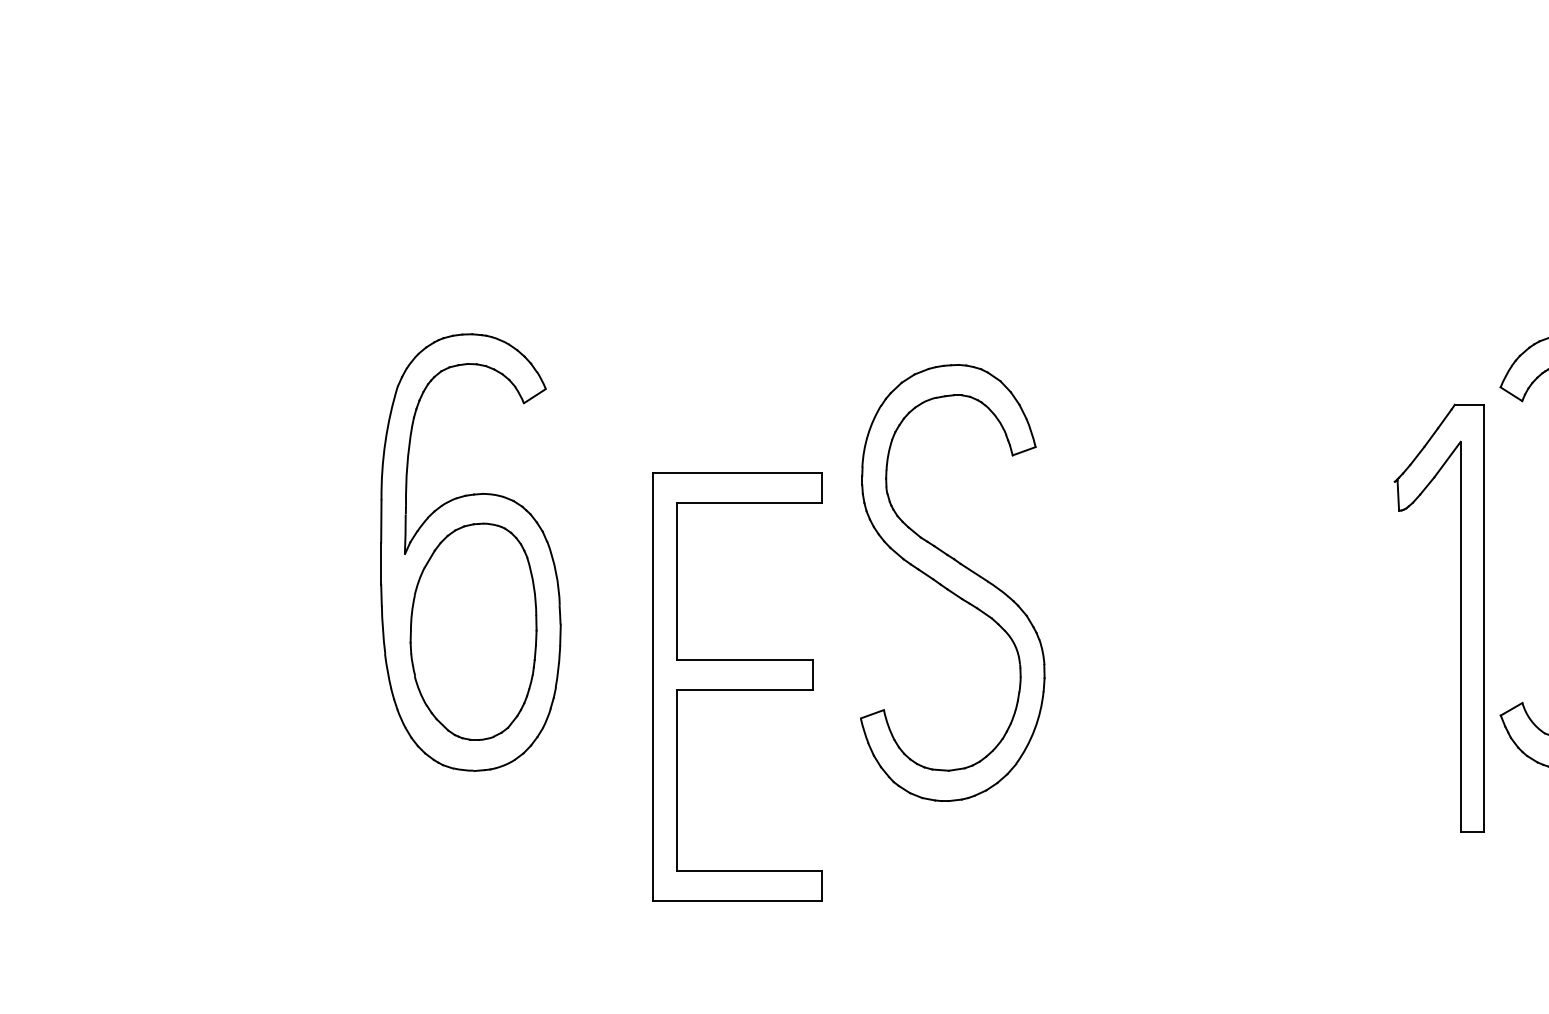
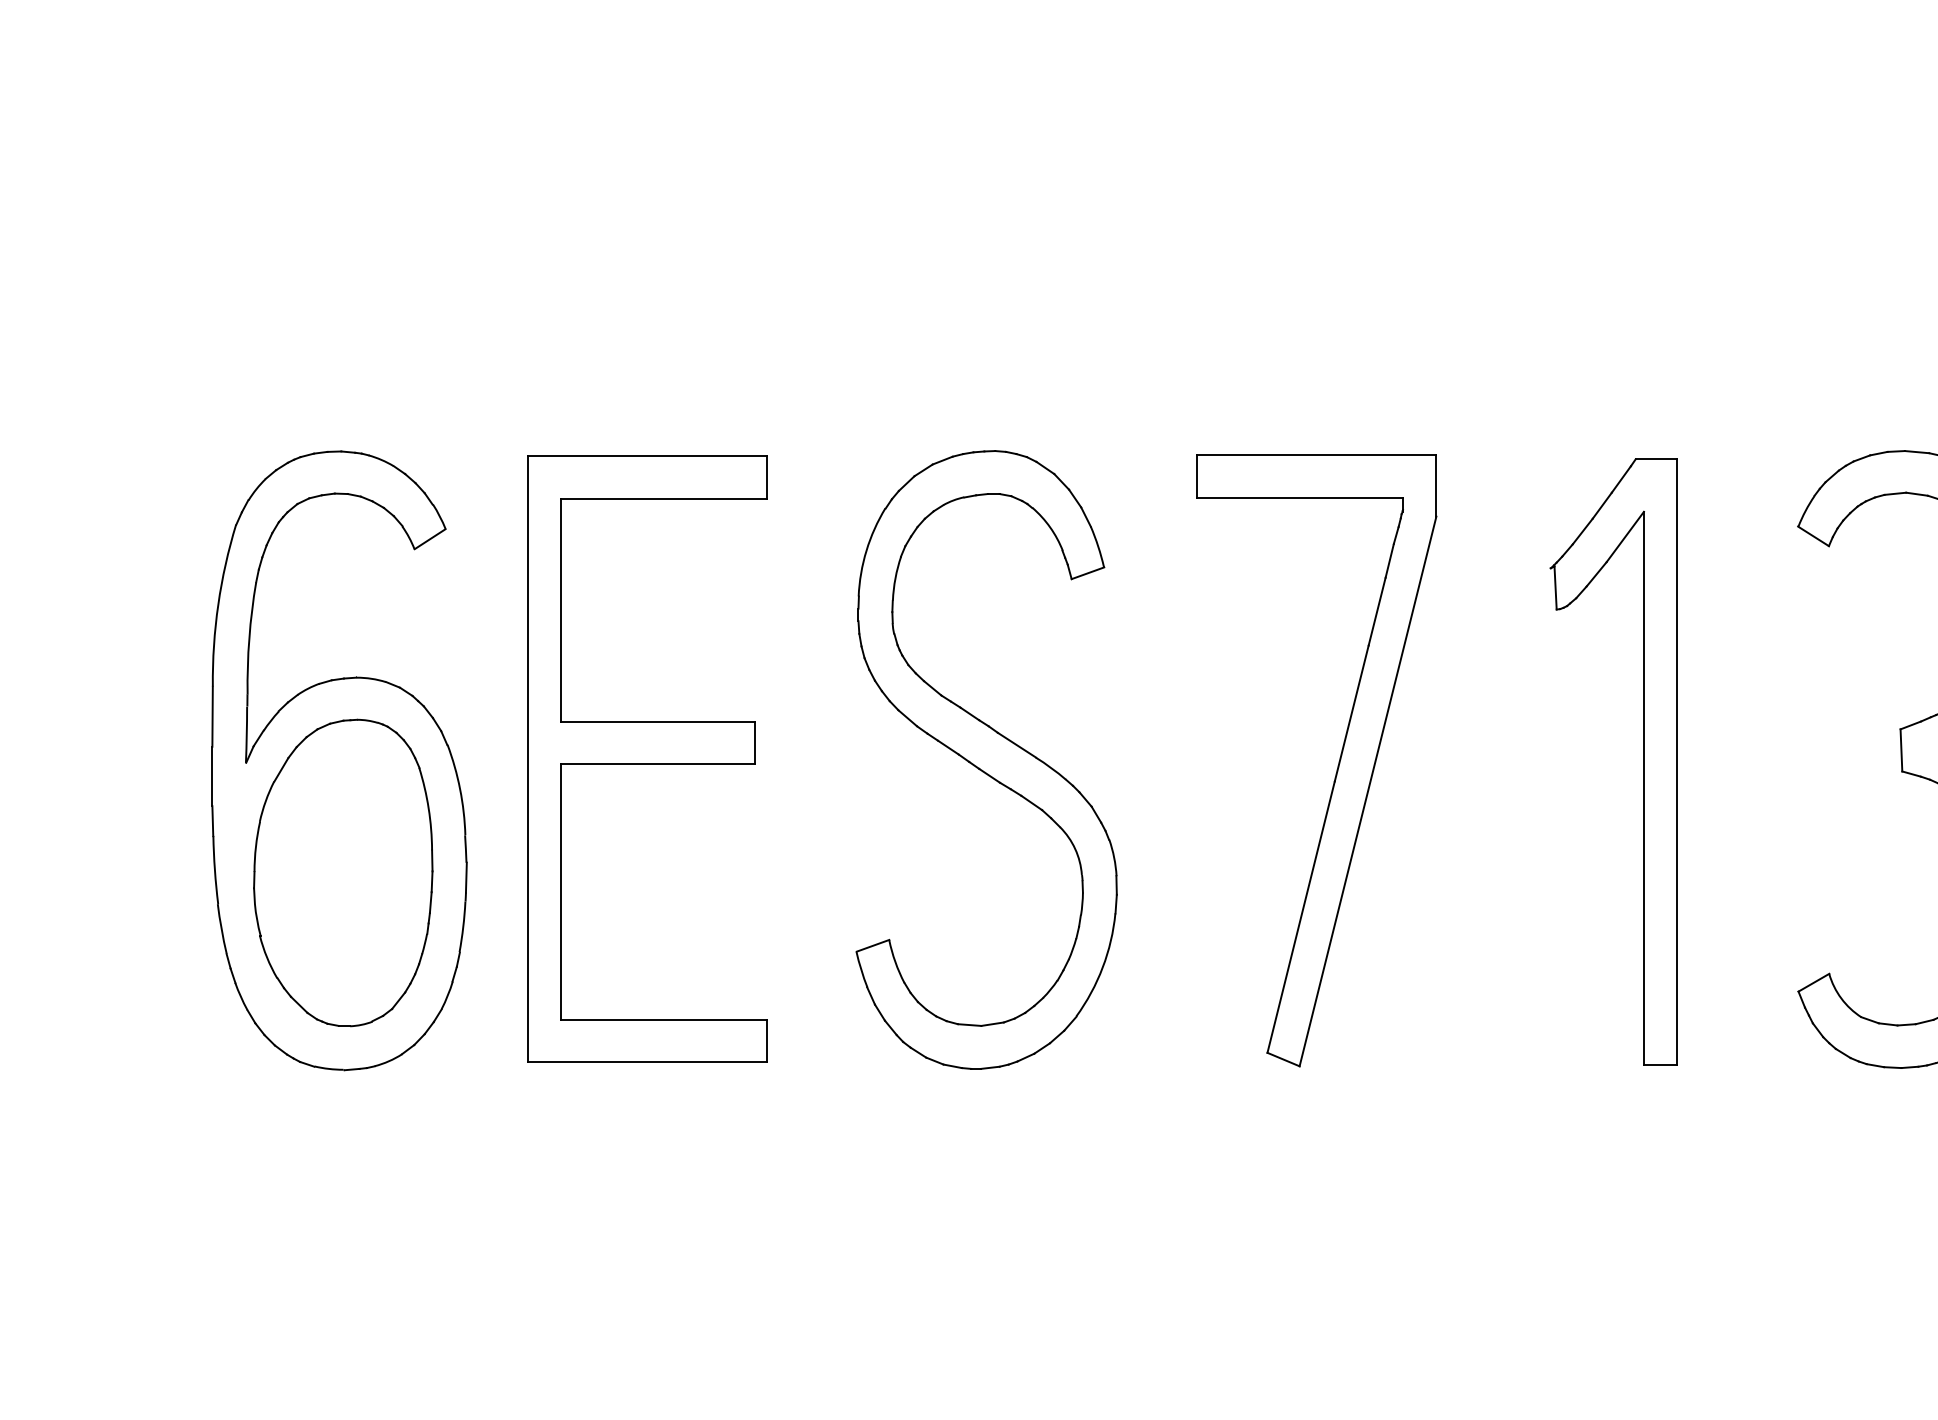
part: (1175, 554) -> (1337, 763), added
part: (952, 582) -> (986, 759), moved
part: (1460, 617) -> (1643, 760), moved
part: (737, 686) -> (647, 759), moved

